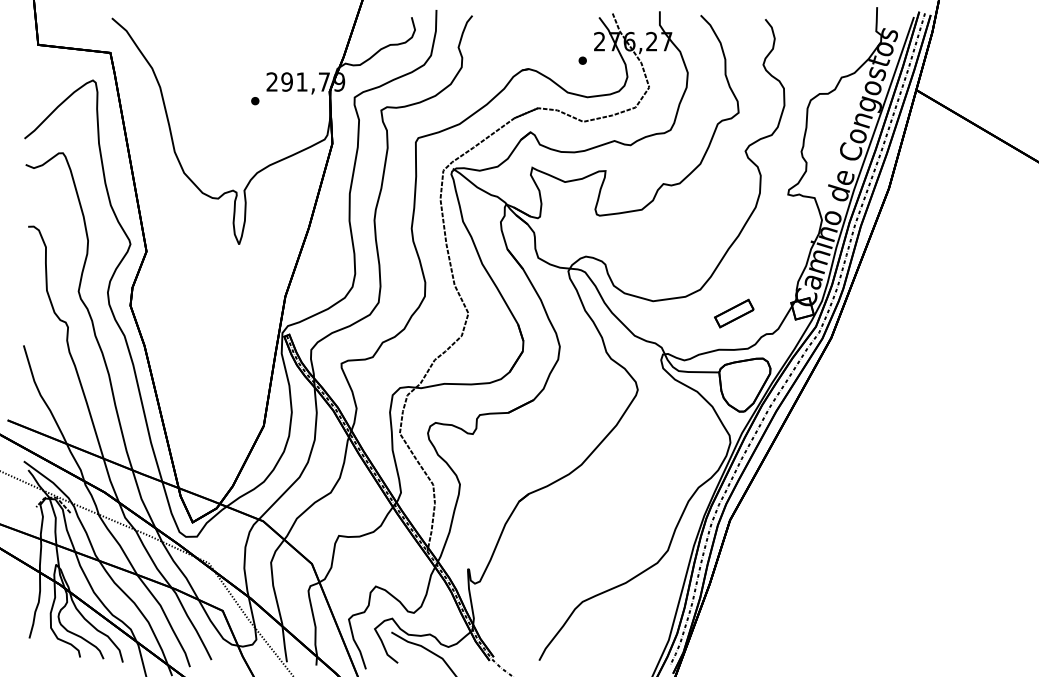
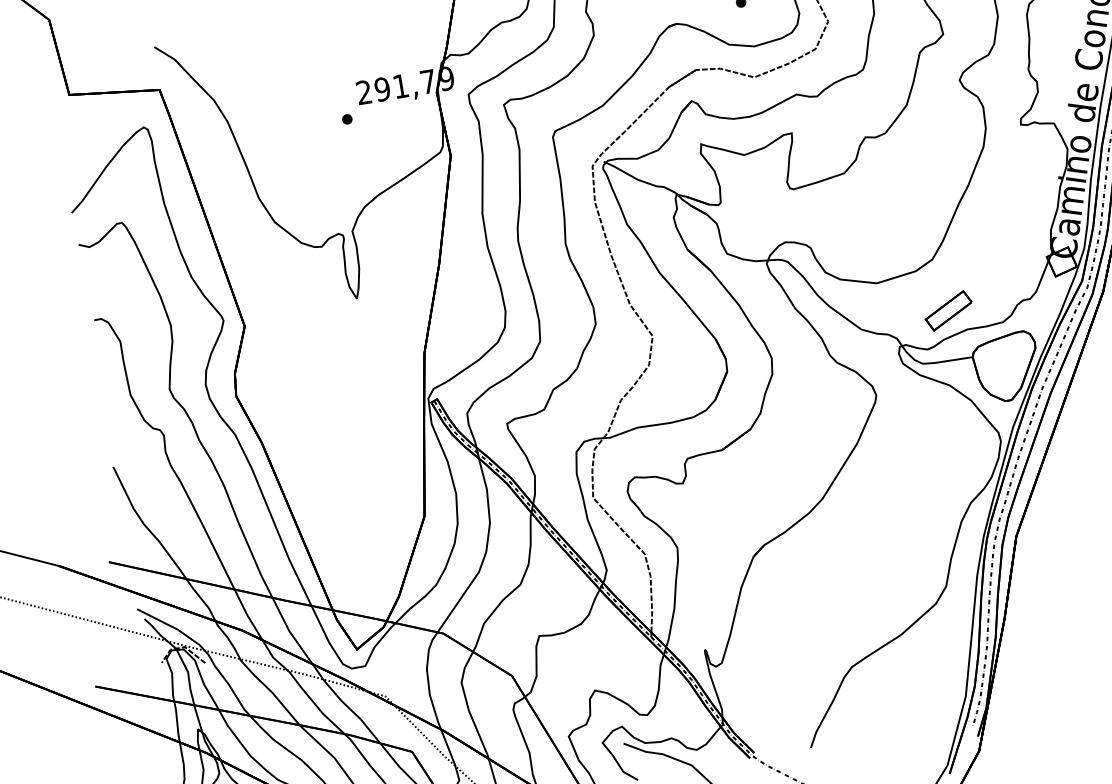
part: (734, 313) -> (948, 310), moved

